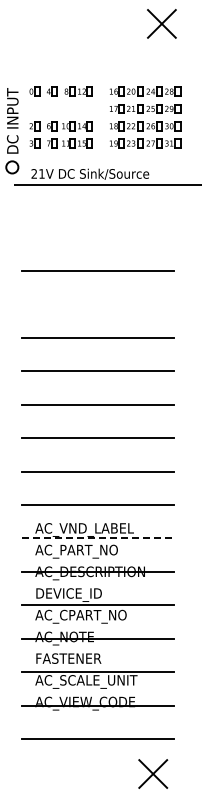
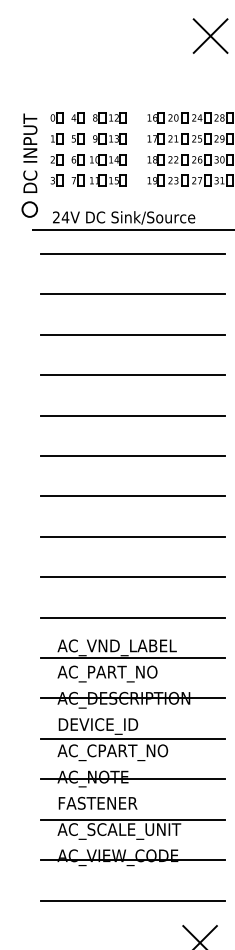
part: (61, 108) -> (89, 138), added
text: (41, 173) -> (65, 216), 21V -> 24V
line: (97, 204) -> (132, 254), added
line: (97, 237) -> (132, 294), added
line: (97, 304) -> (132, 375), added
line: (97, 538) -> (132, 658), dashed -> solid

